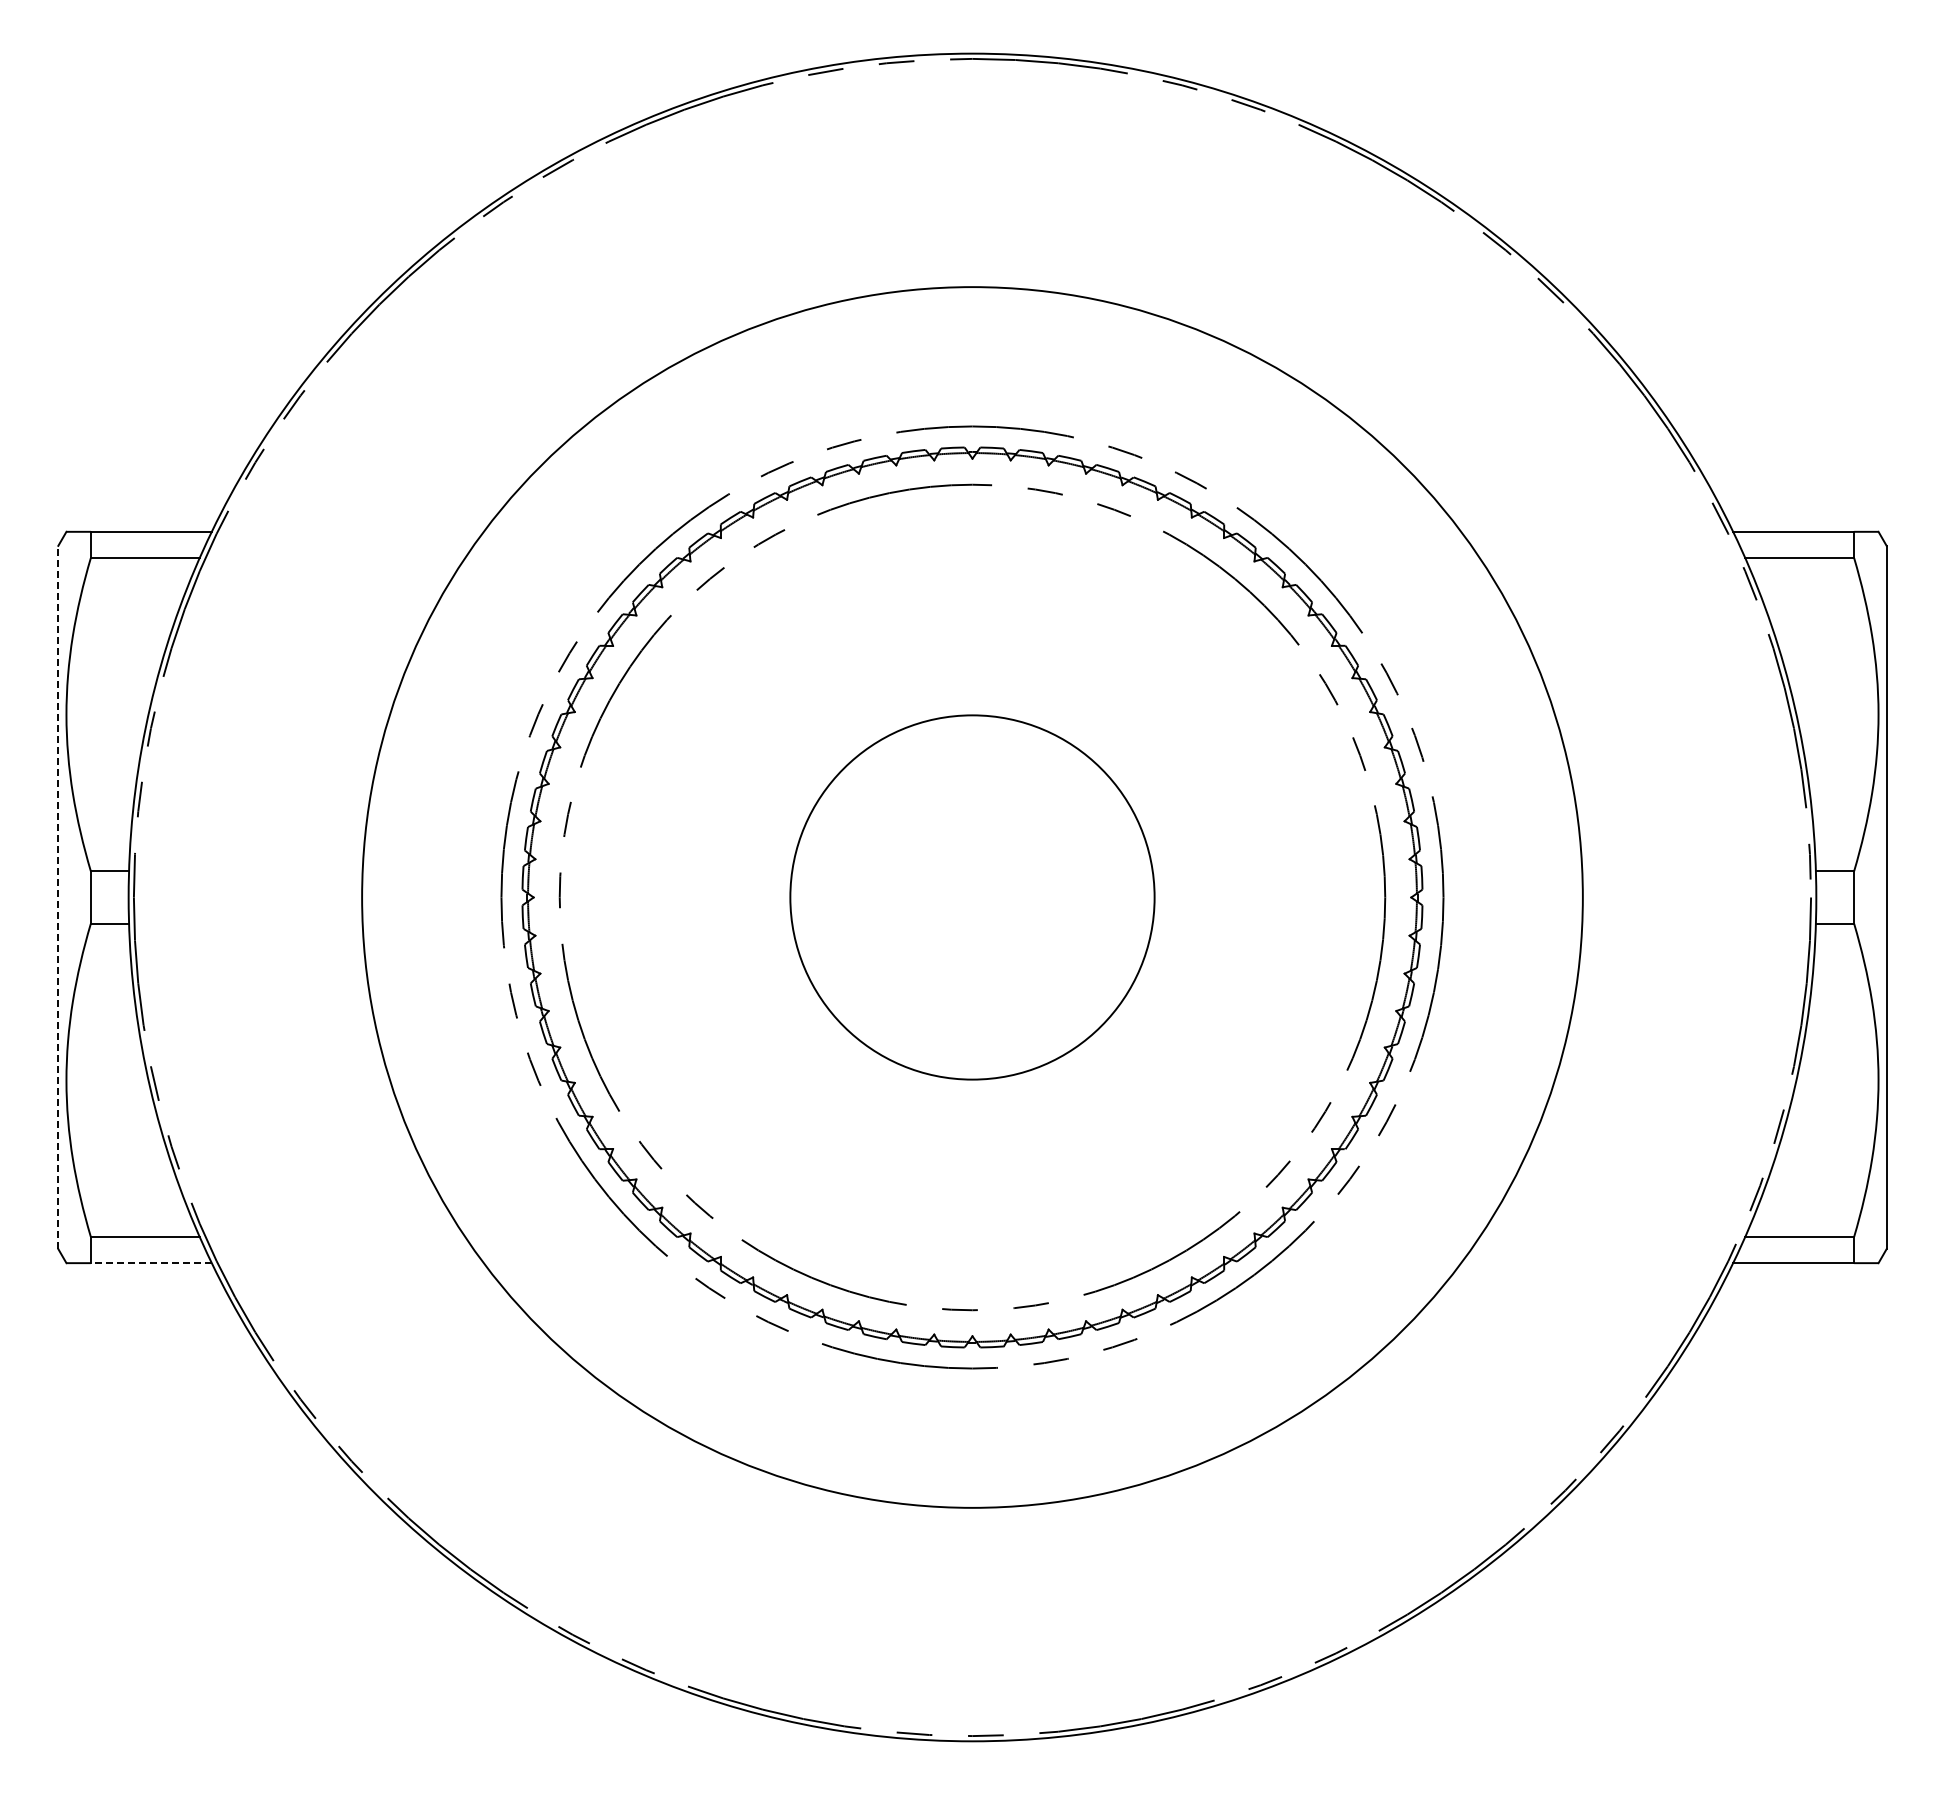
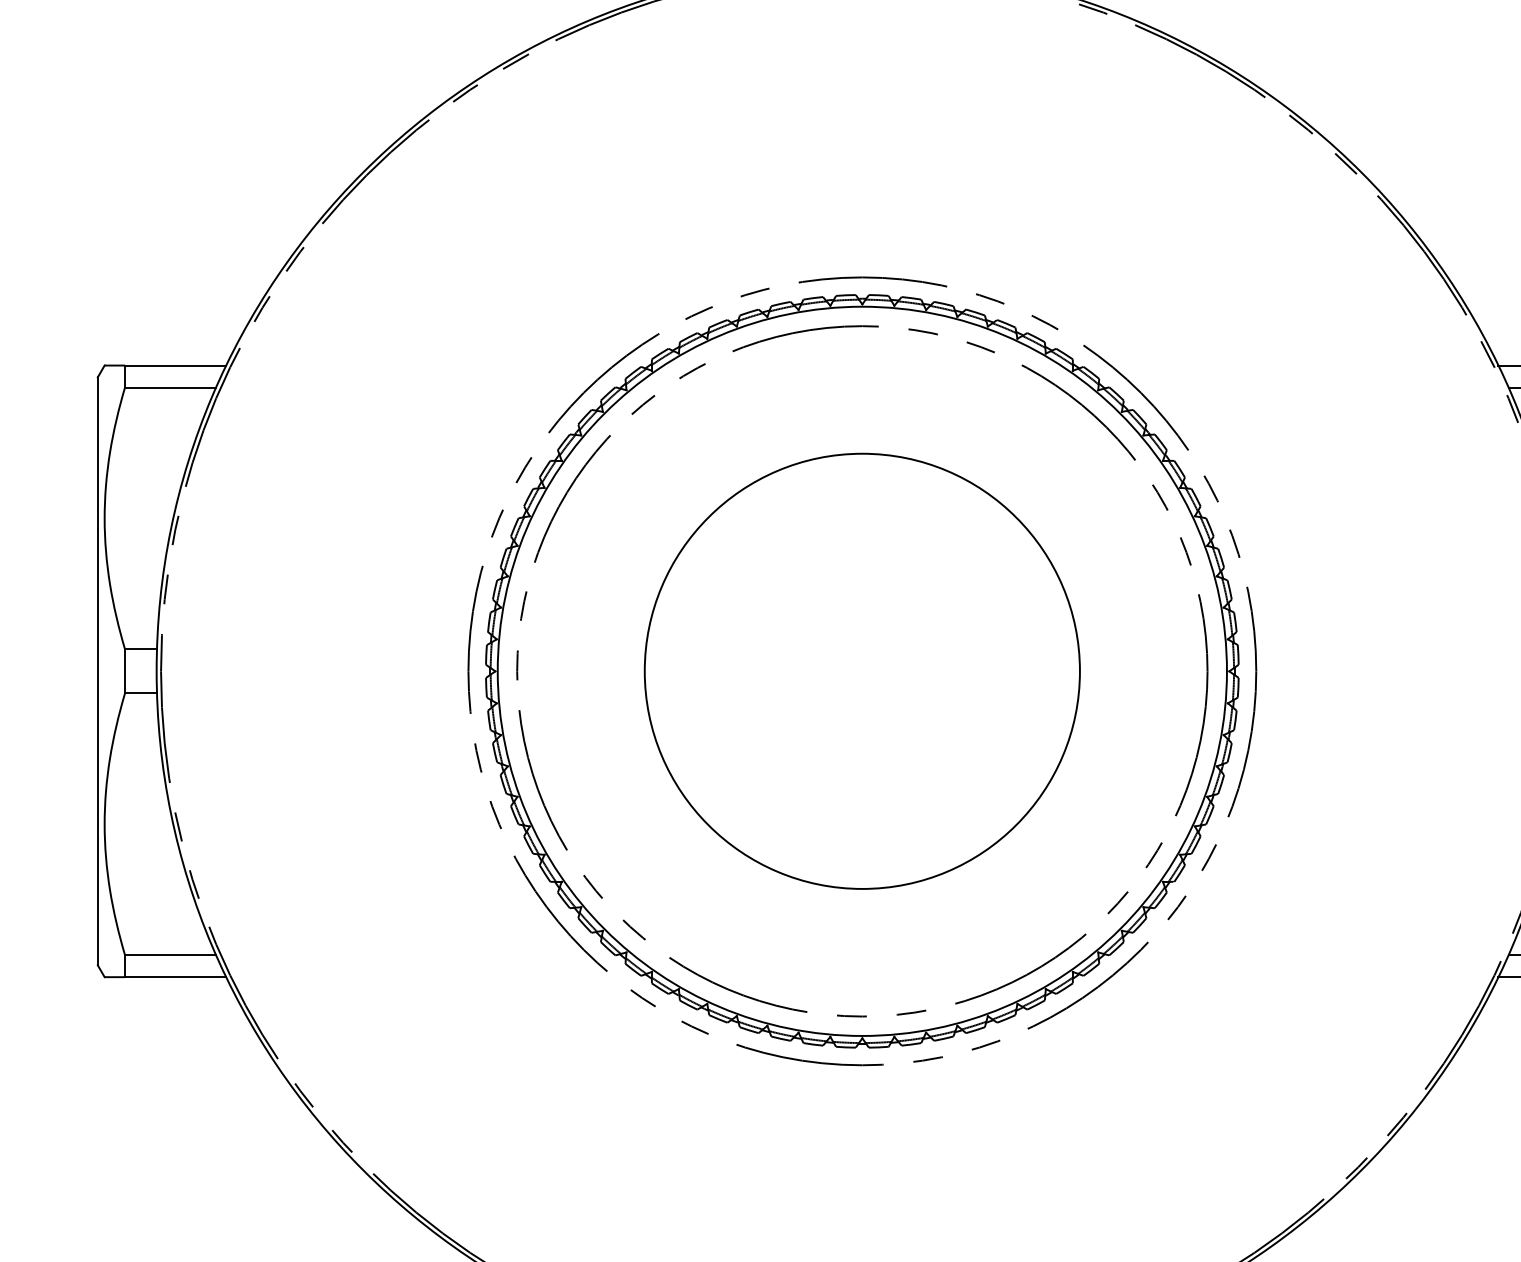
line: (58, 897) -> (97, 671), dashed -> solid
circle: (972, 897) -> (862, 671), size x0.71
circle: (972, 897) -> (862, 671), size x1.43
line: (151, 1263) -> (175, 977), dashed -> solid

